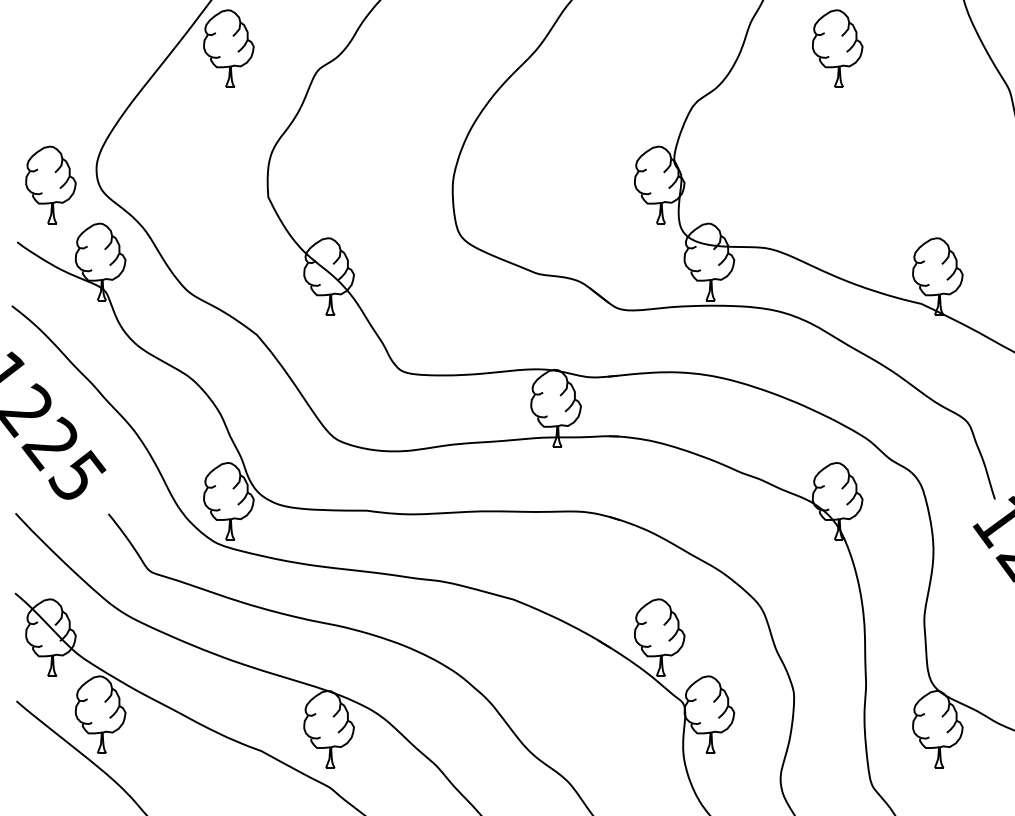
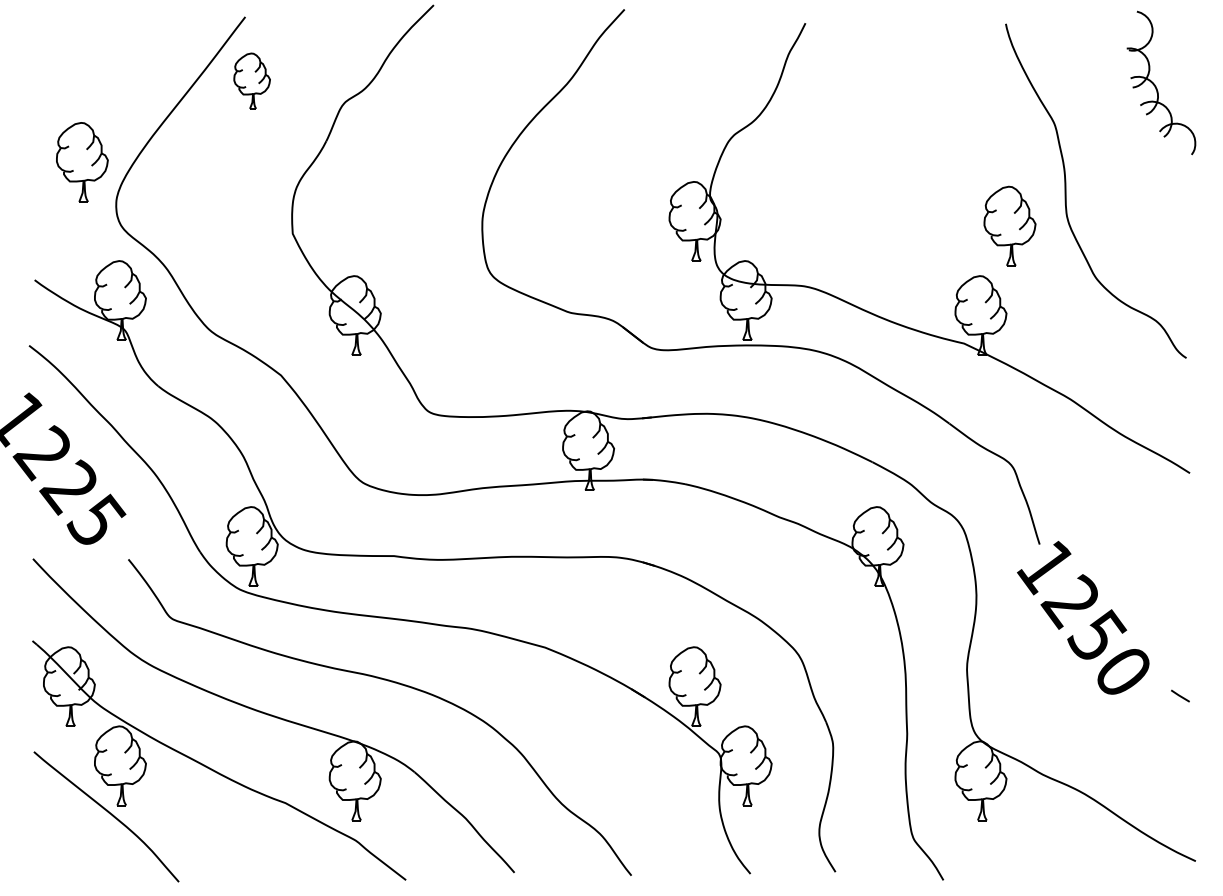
part: (228, 47) -> (251, 80), size x0.7
part: (837, 47) -> (1009, 225), moved
part: (51, 185) -> (82, 162), moved

